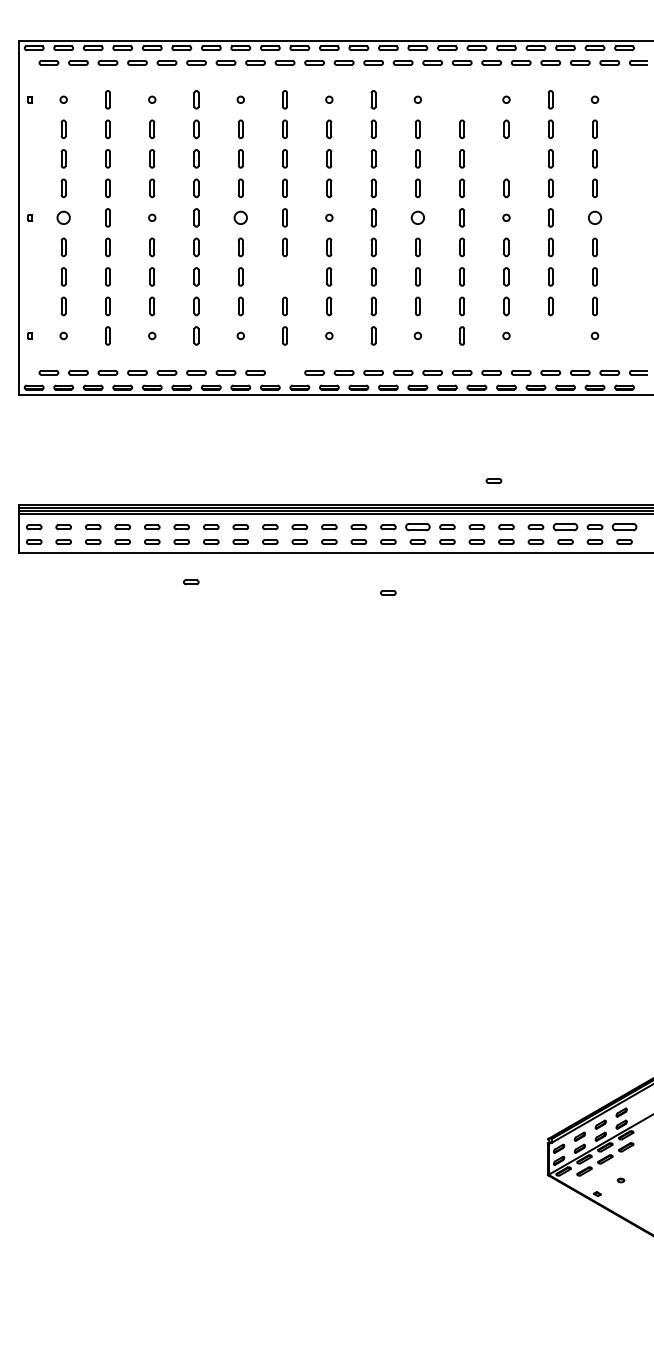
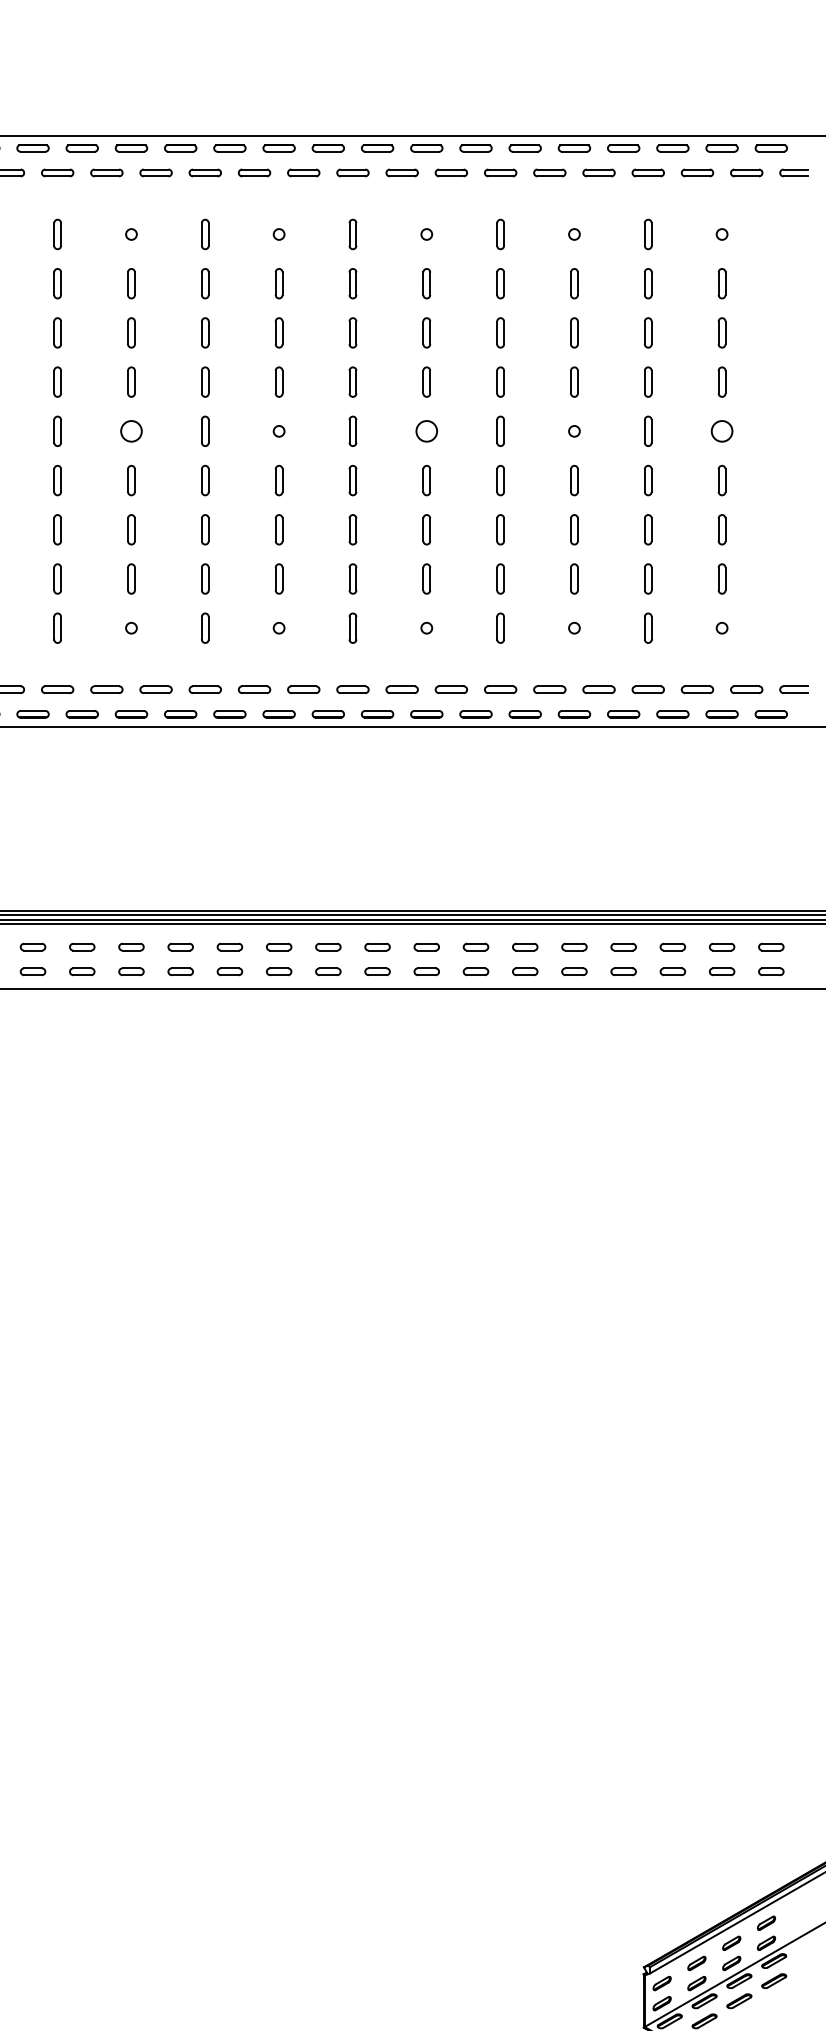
part: (462, 99) -> (501, 233), added
part: (506, 158) -> (574, 332), added
part: (284, 276) -> (204, 529), added
part: (550, 335) -> (647, 627), added
part: (284, 372) -> (204, 689), added
part: (493, 480) -> (552, 869), removed
part: (417, 527) -> (426, 947), size x0.62
part: (565, 527) -> (672, 947), size x0.62
part: (624, 527) -> (771, 947), size x0.62
part: (191, 582) -> (49, 1039), removed
part: (388, 592) -> (377, 1055), removed

